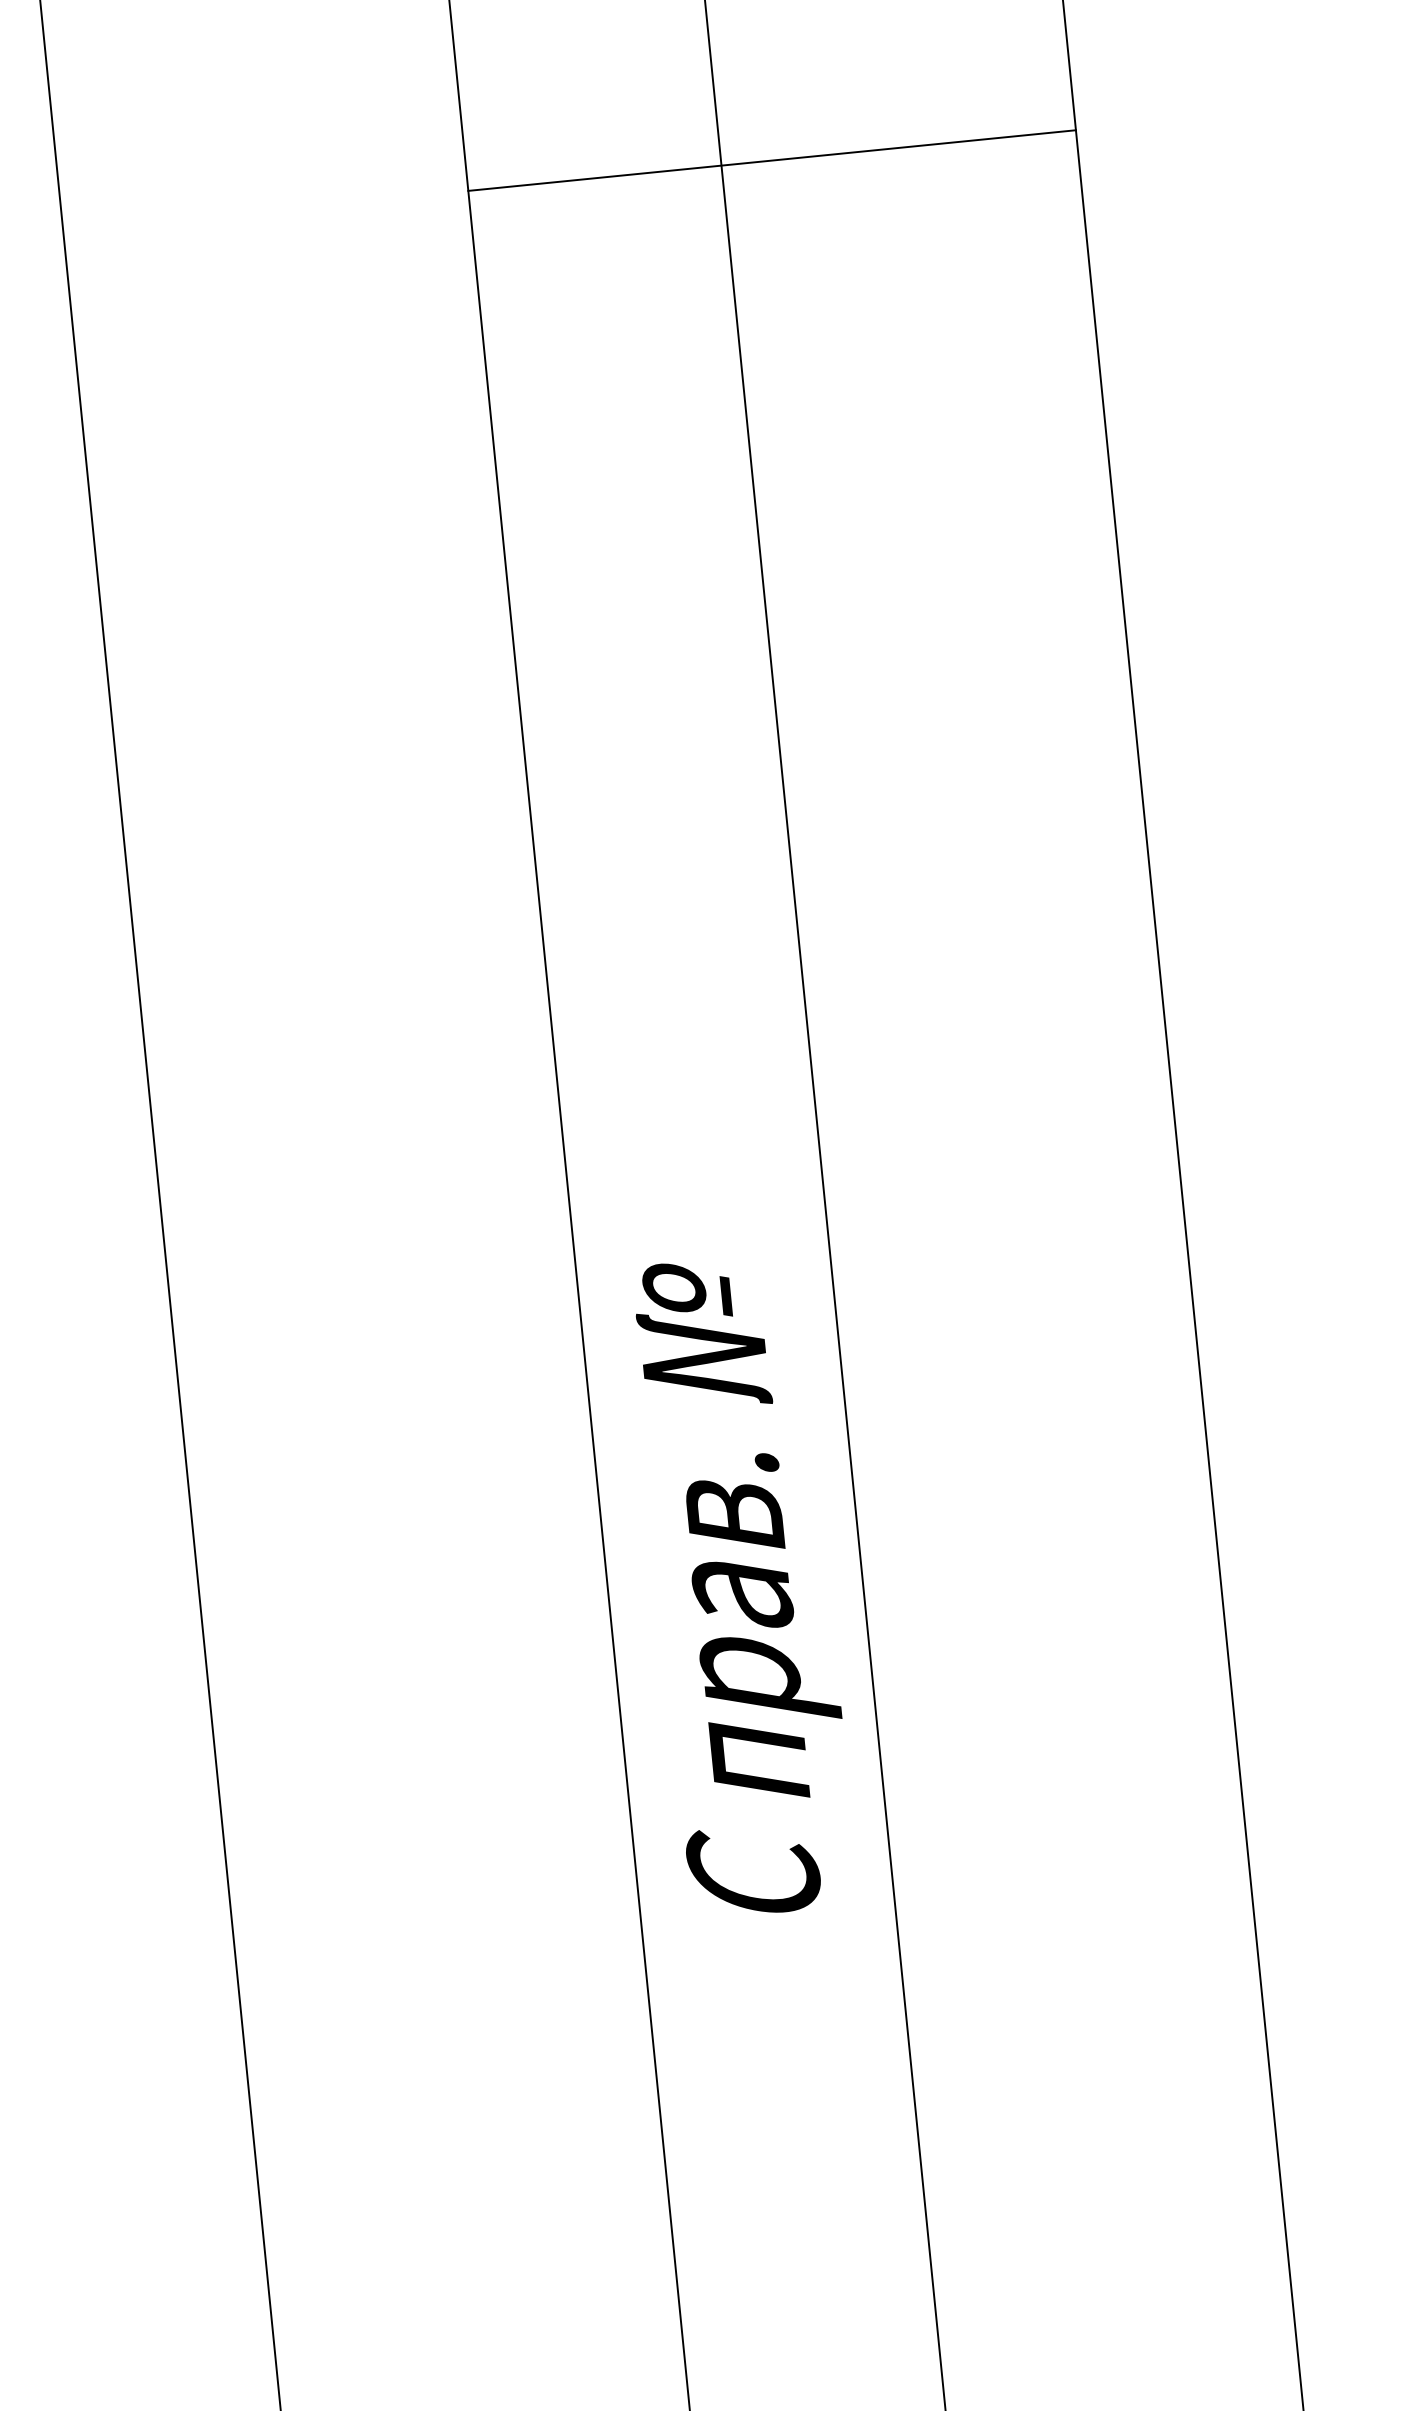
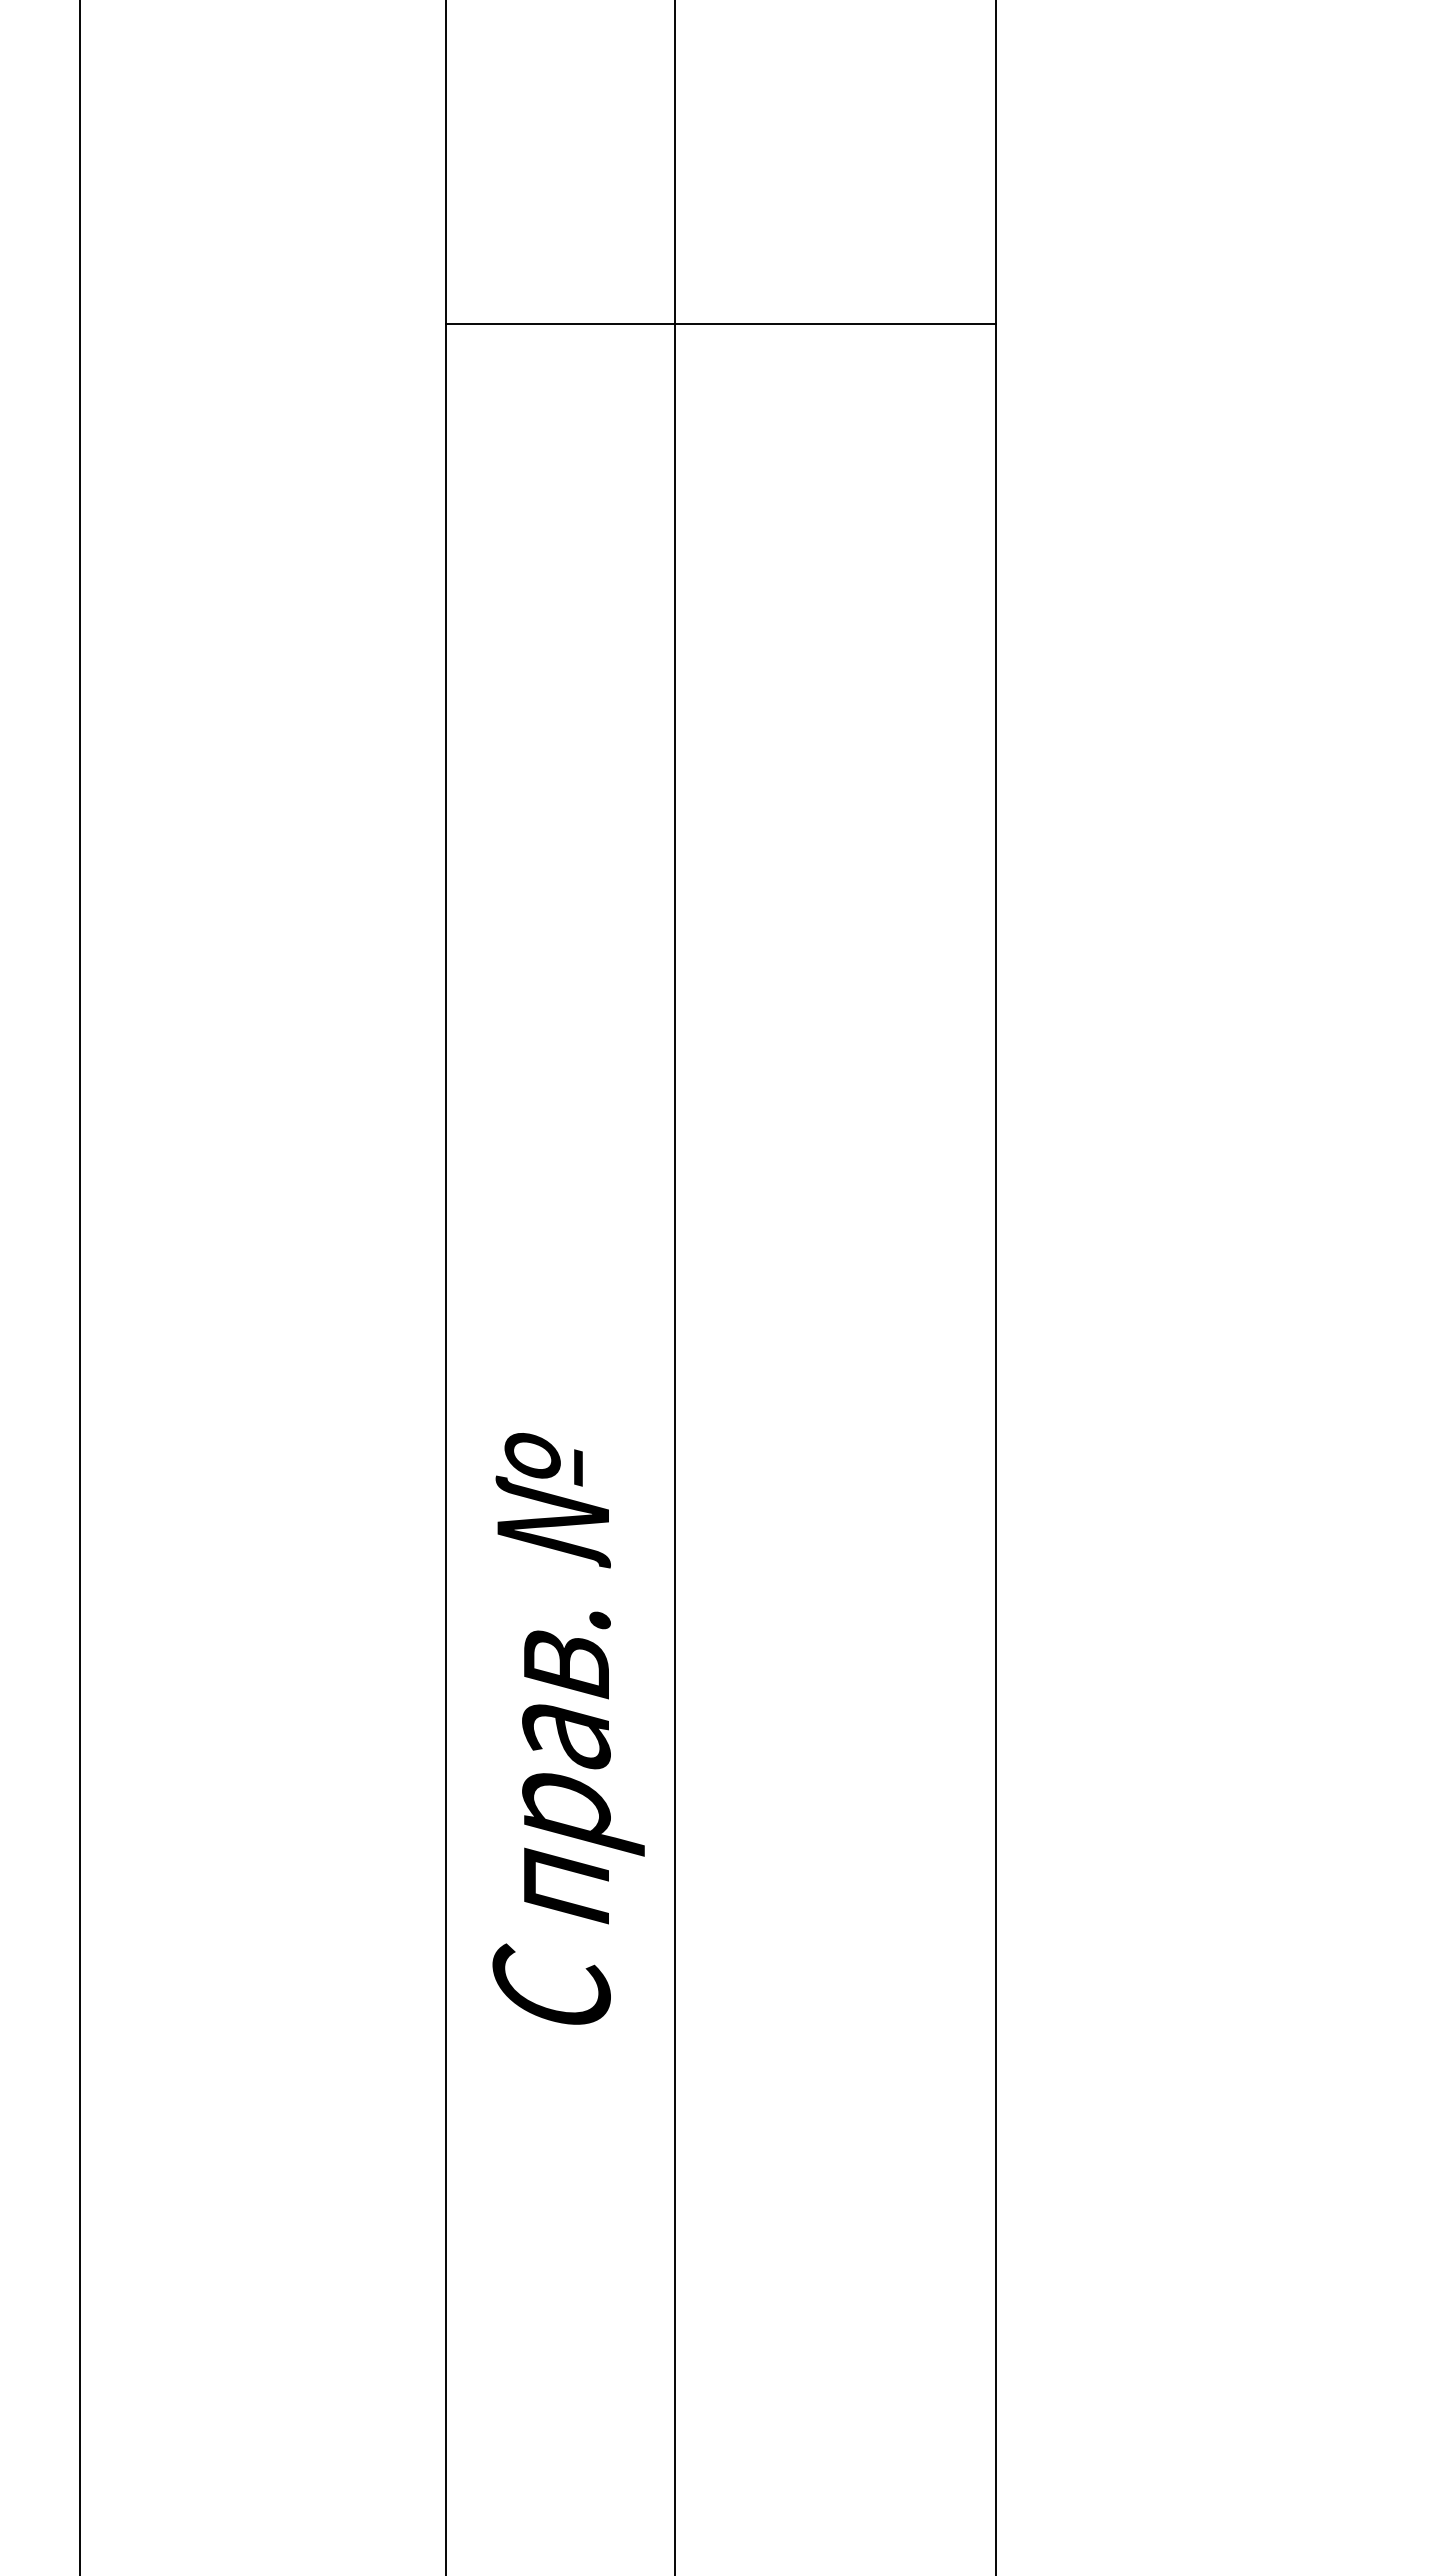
line: (771, 161) -> (720, 324), moved
text: (744, 1585) -> (568, 1728), moved

